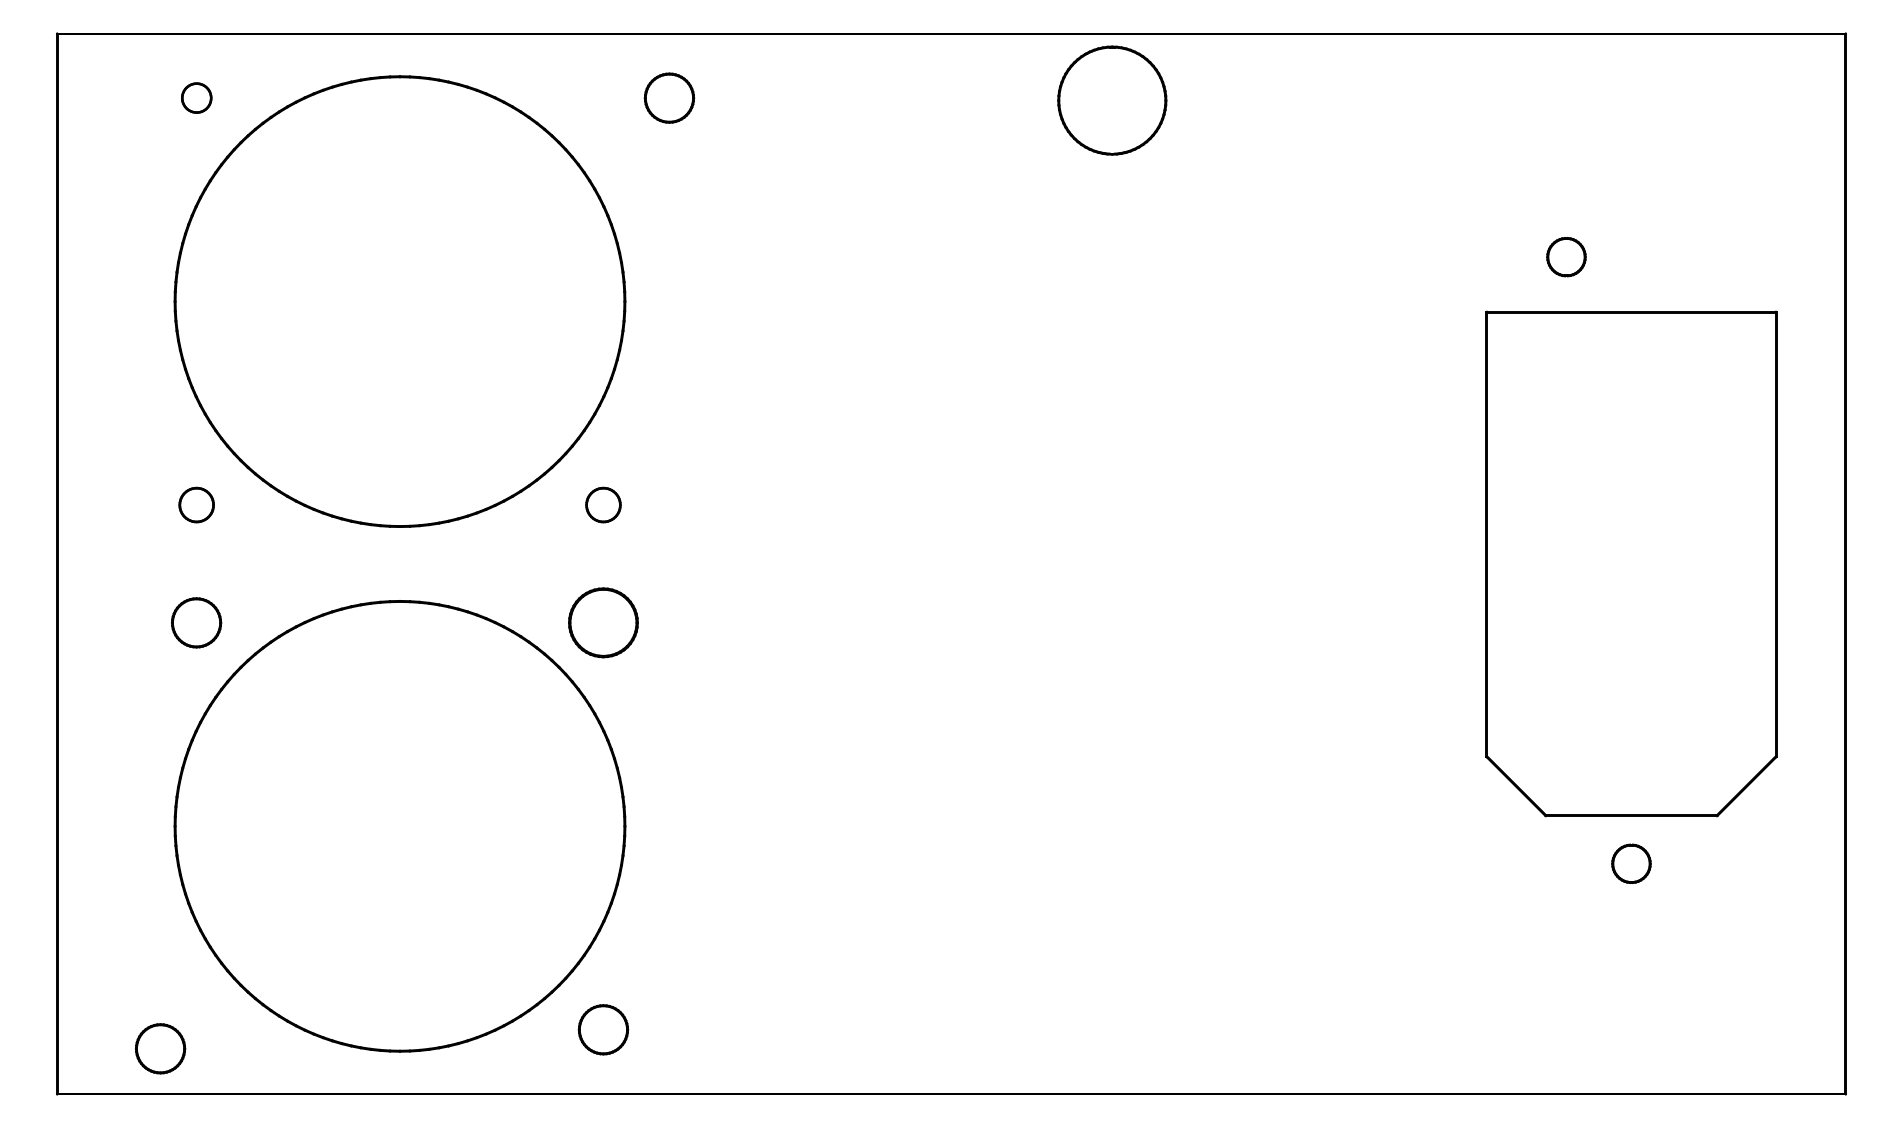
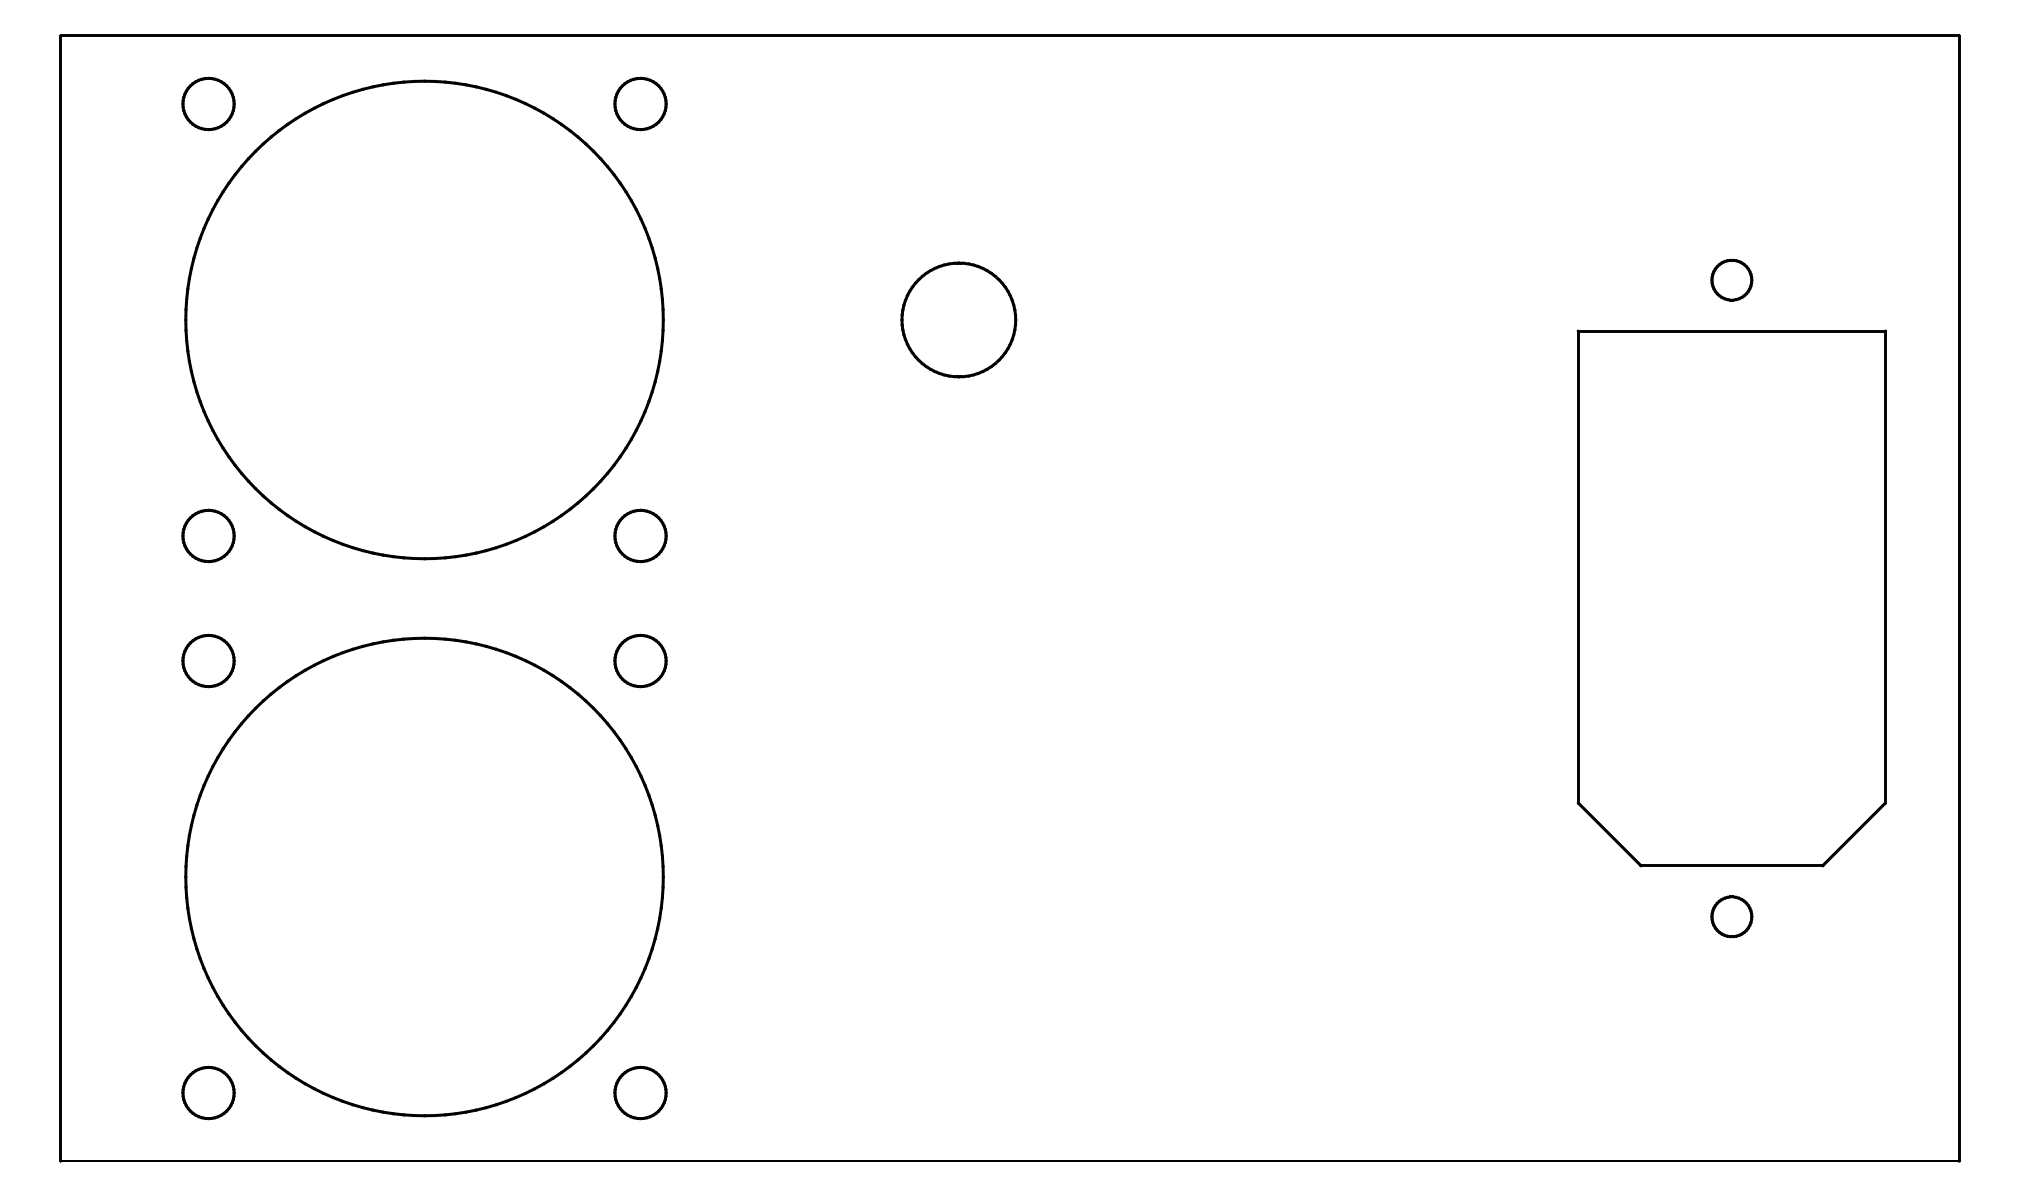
part: (196, 97) -> (208, 103), size x1.67
part: (669, 97) -> (640, 103), moved
part: (1112, 100) -> (959, 319), moved
part: (1566, 257) -> (1731, 280), moved
part: (196, 504) -> (208, 535), size x1.43
part: (603, 504) -> (640, 535), size x1.43
part: (603, 622) -> (640, 660), size x0.71
part: (160, 1048) -> (208, 1092), moved

